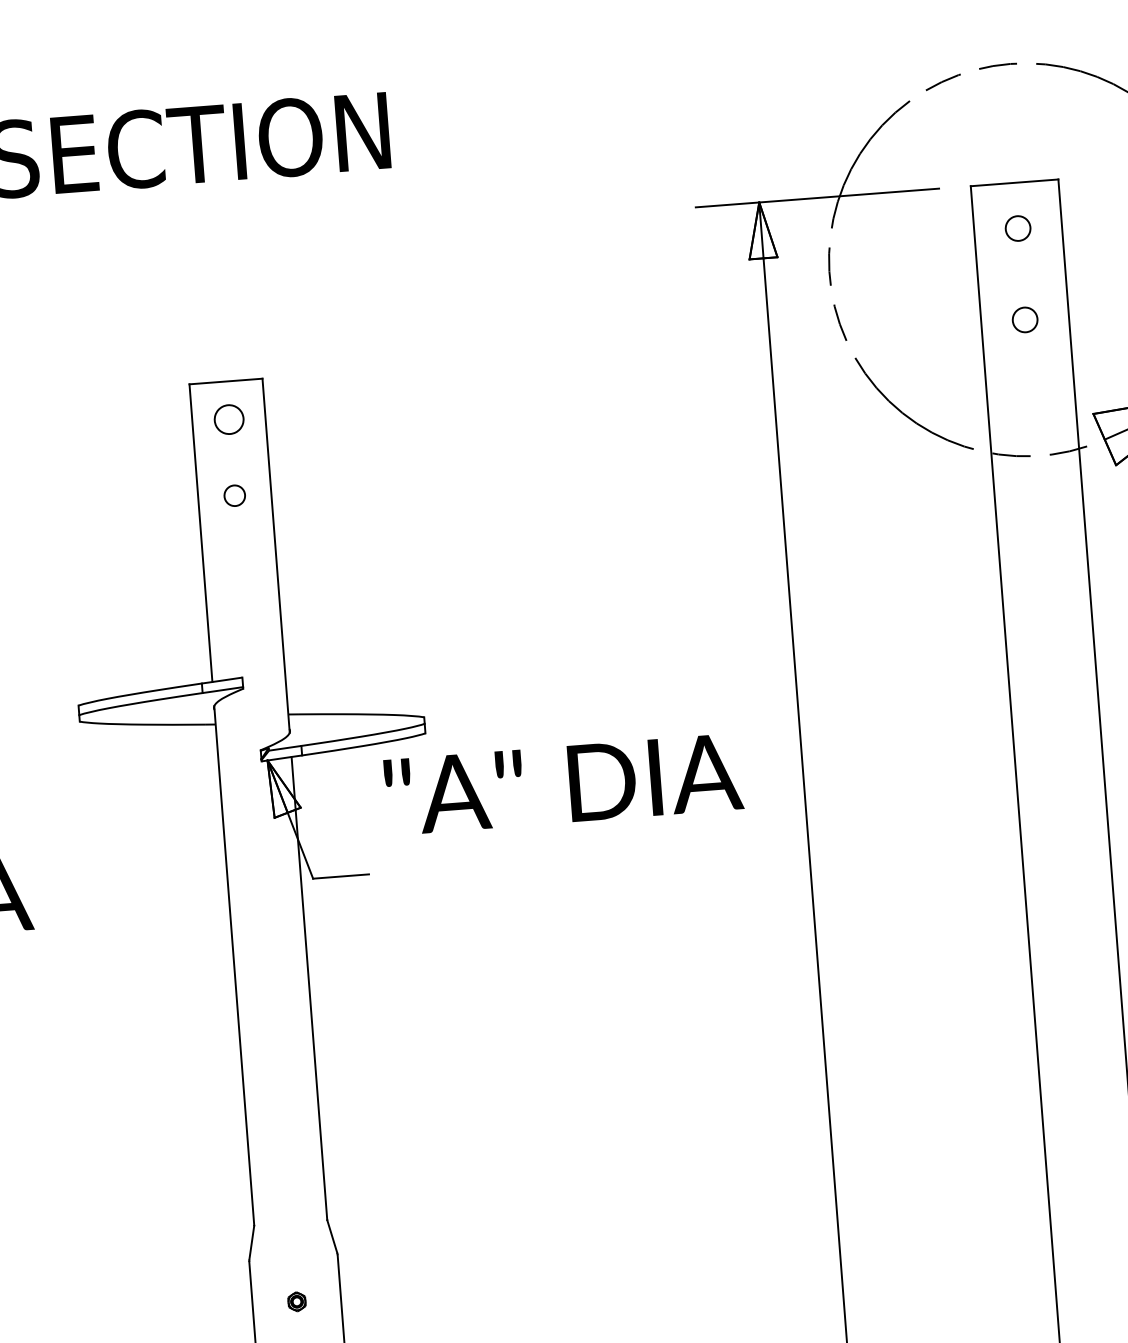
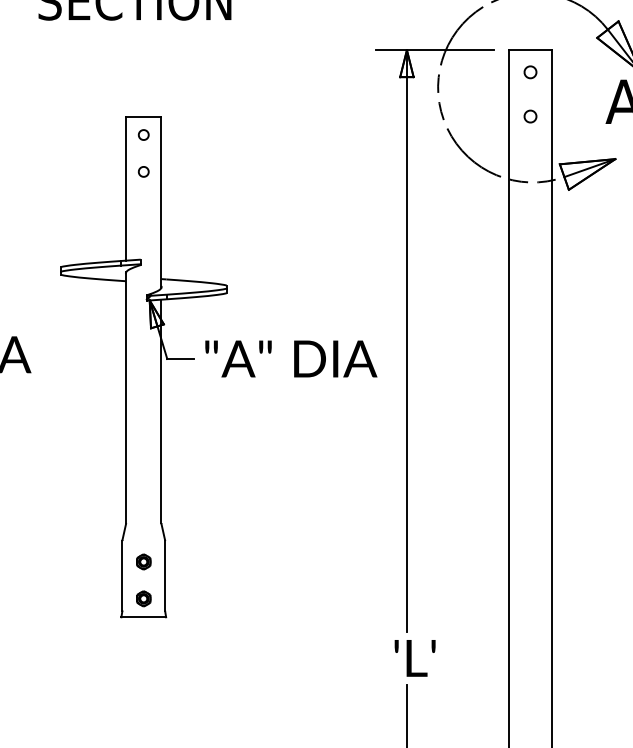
part: (228, 418) -> (143, 134), size x0.71
text: (564, 783) -> (291, 358), moved
part: (296, 1300) -> (143, 561), size x1.67

